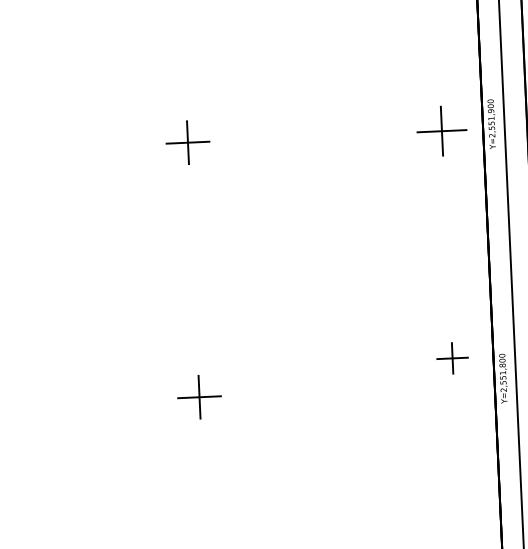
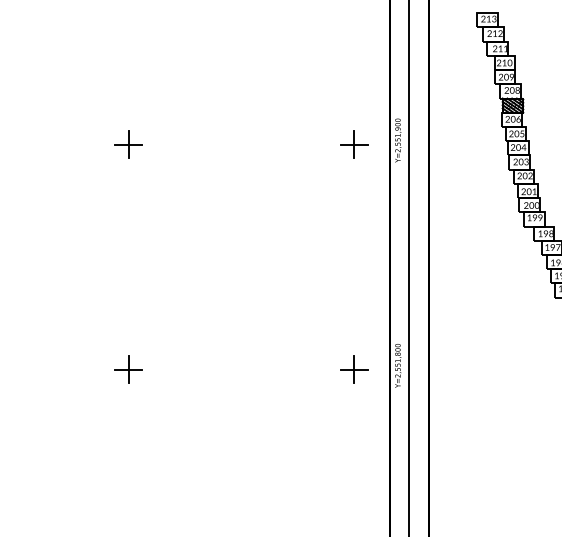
part: (442, 130) -> (354, 144), size x0.62
part: (187, 142) -> (128, 144), size x0.71
part: (453, 357) -> (354, 369), moved
part: (199, 396) -> (128, 369), size x0.71

